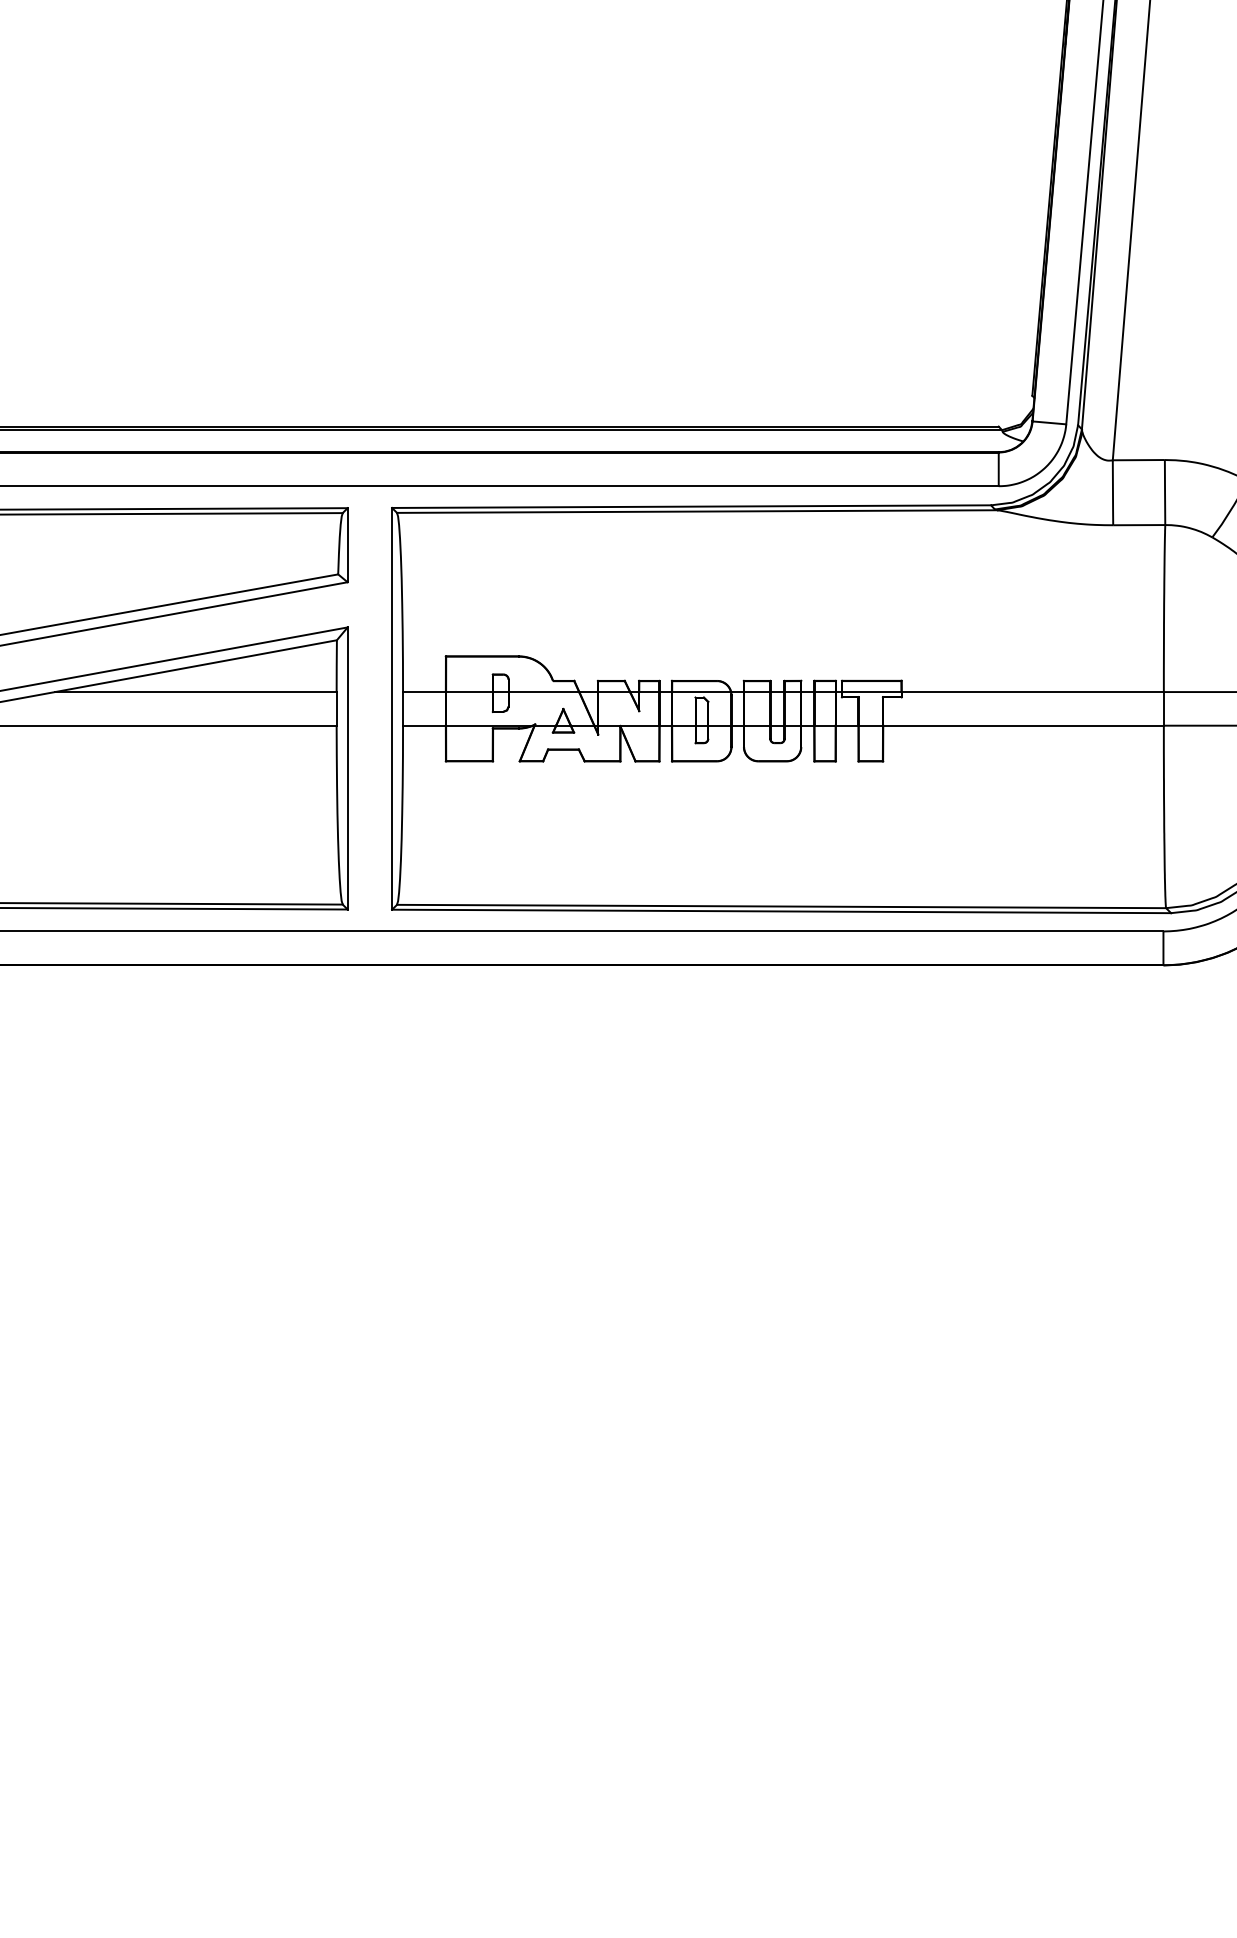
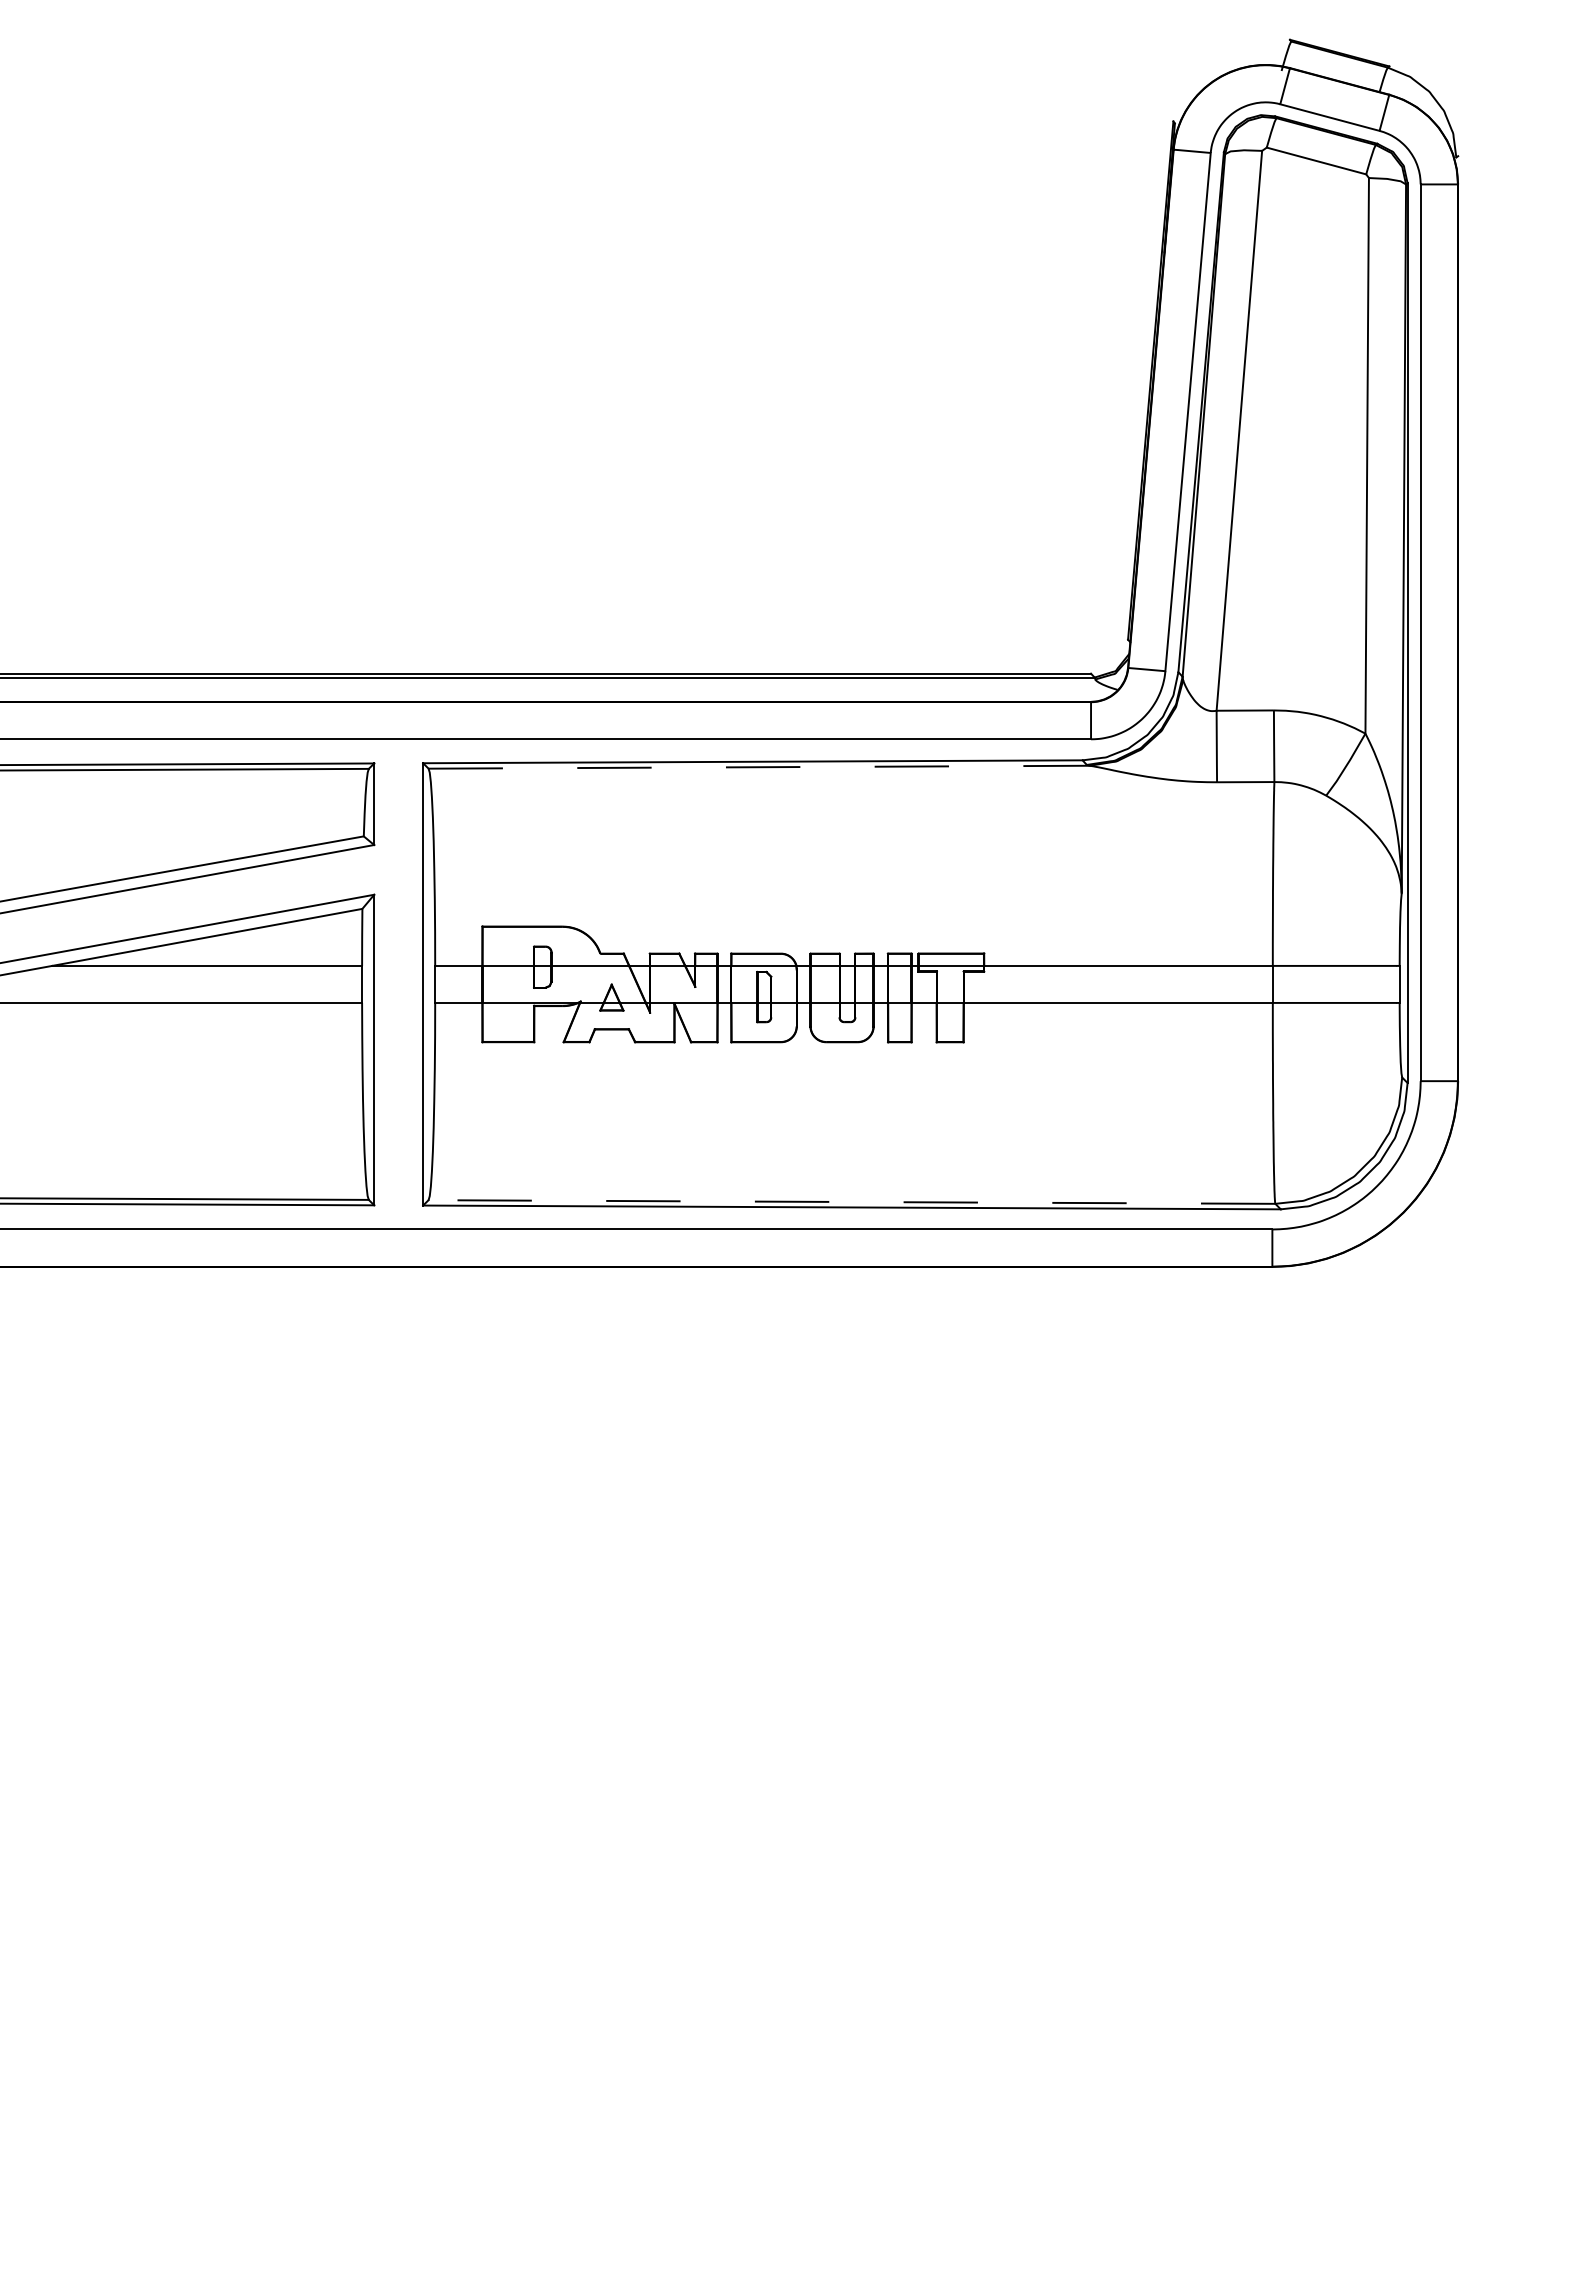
line: (697, 511) -> (759, 767), solid -> dashed
line: (781, 906) -> (851, 1202), solid -> dashed

